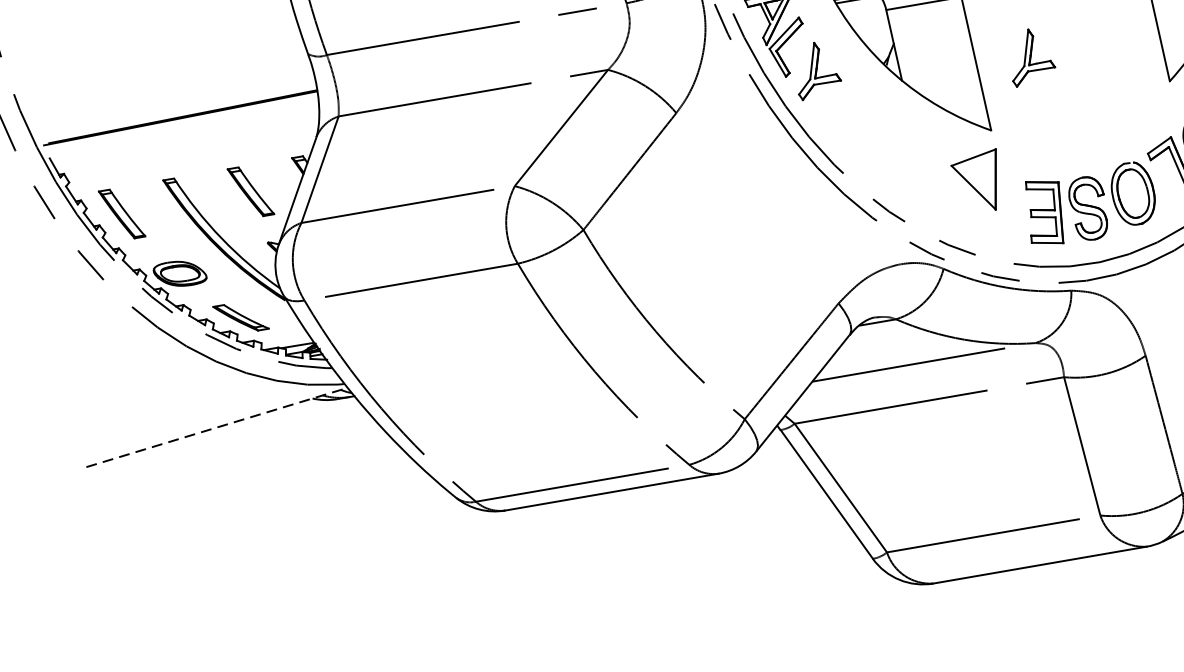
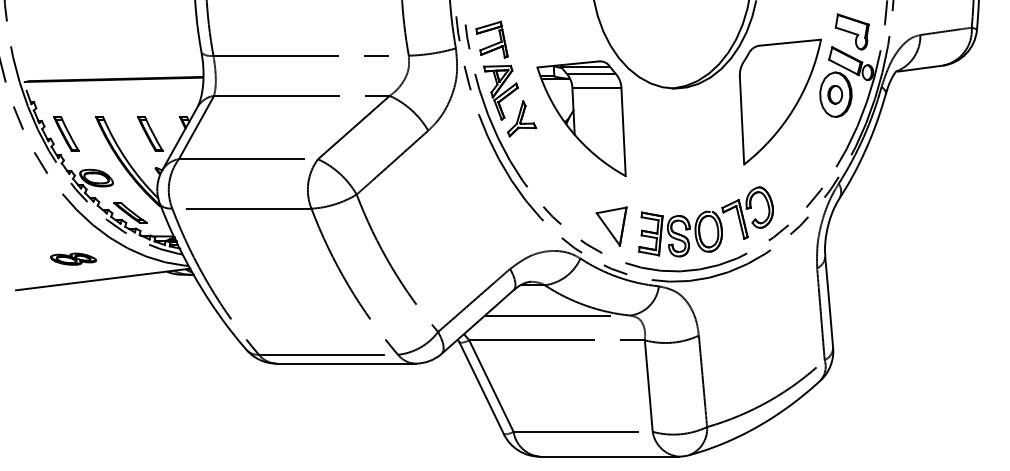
part: (1030, 56) -> (658, 133), removed
part: (977, 182) -> (611, 226), moved
part: (166, 403) -> (73, 258), added
line: (217, 427) -> (103, 279), dashed -> solid

